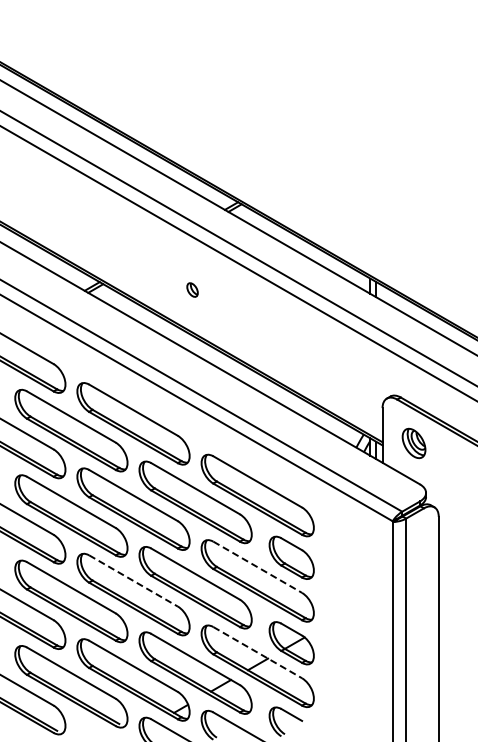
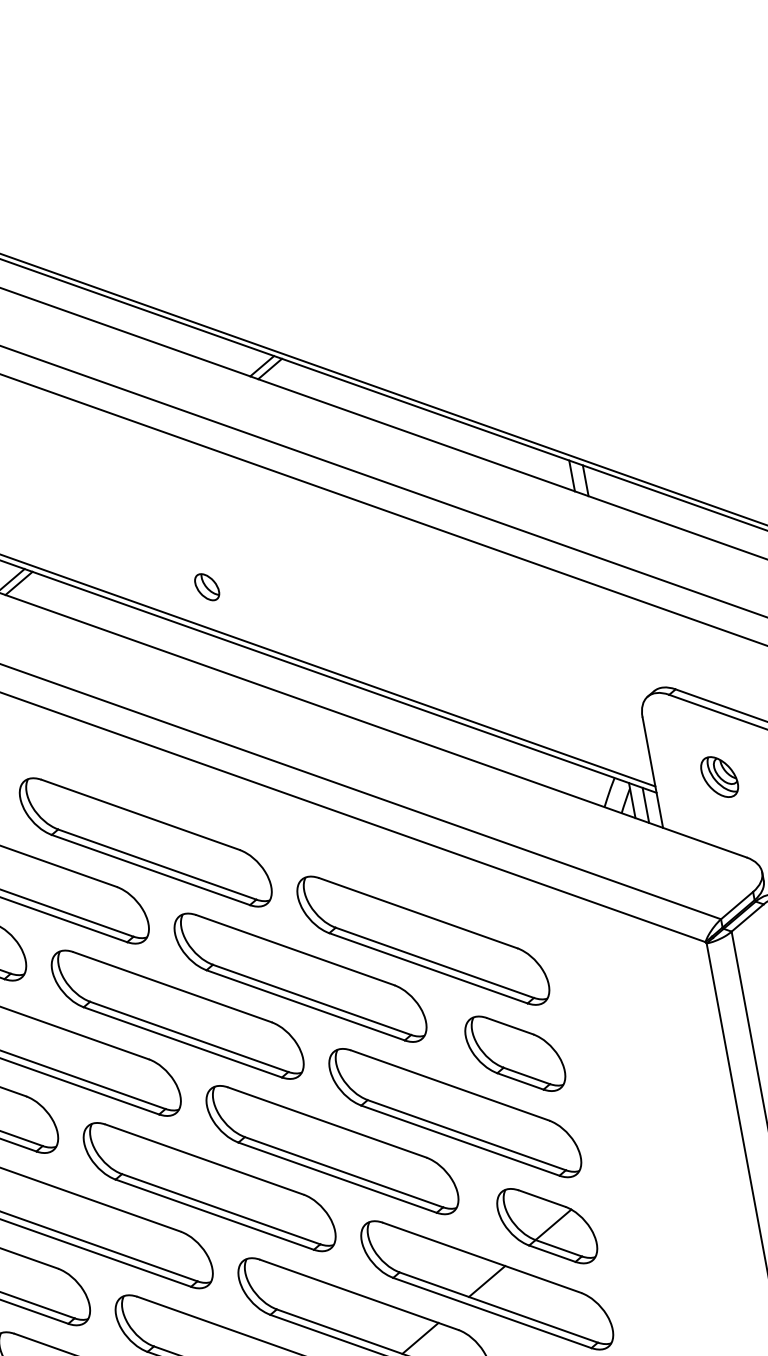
part: (192, 289) -> (206, 586), moved
part: (414, 443) -> (720, 776), size x0.71
line: (258, 567) -> (451, 1085), dashed -> solid
line: (133, 581) -> (204, 1160), dashed -> solid
line: (258, 652) -> (483, 1257), dashed -> solid

